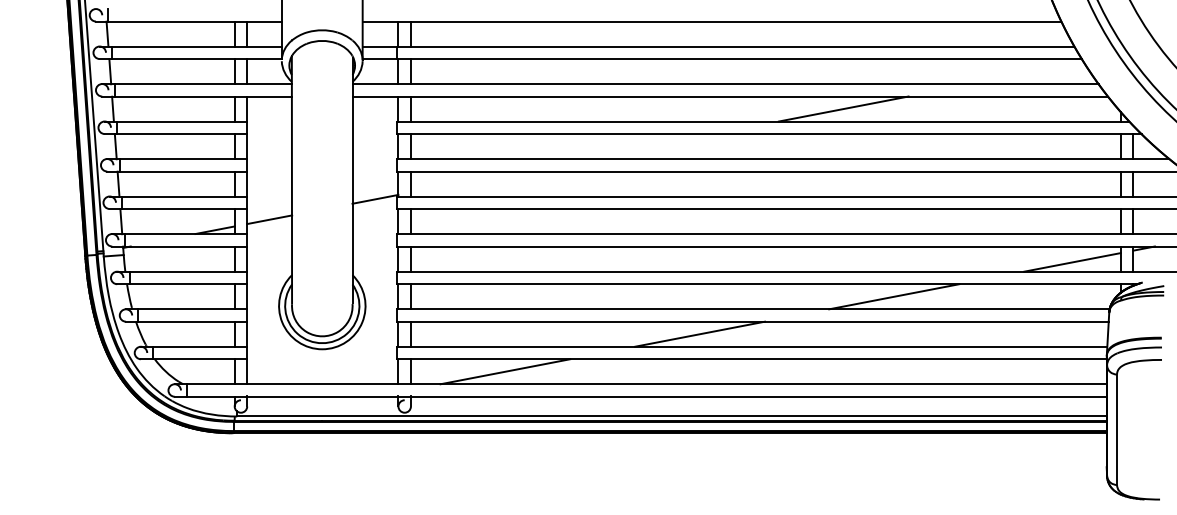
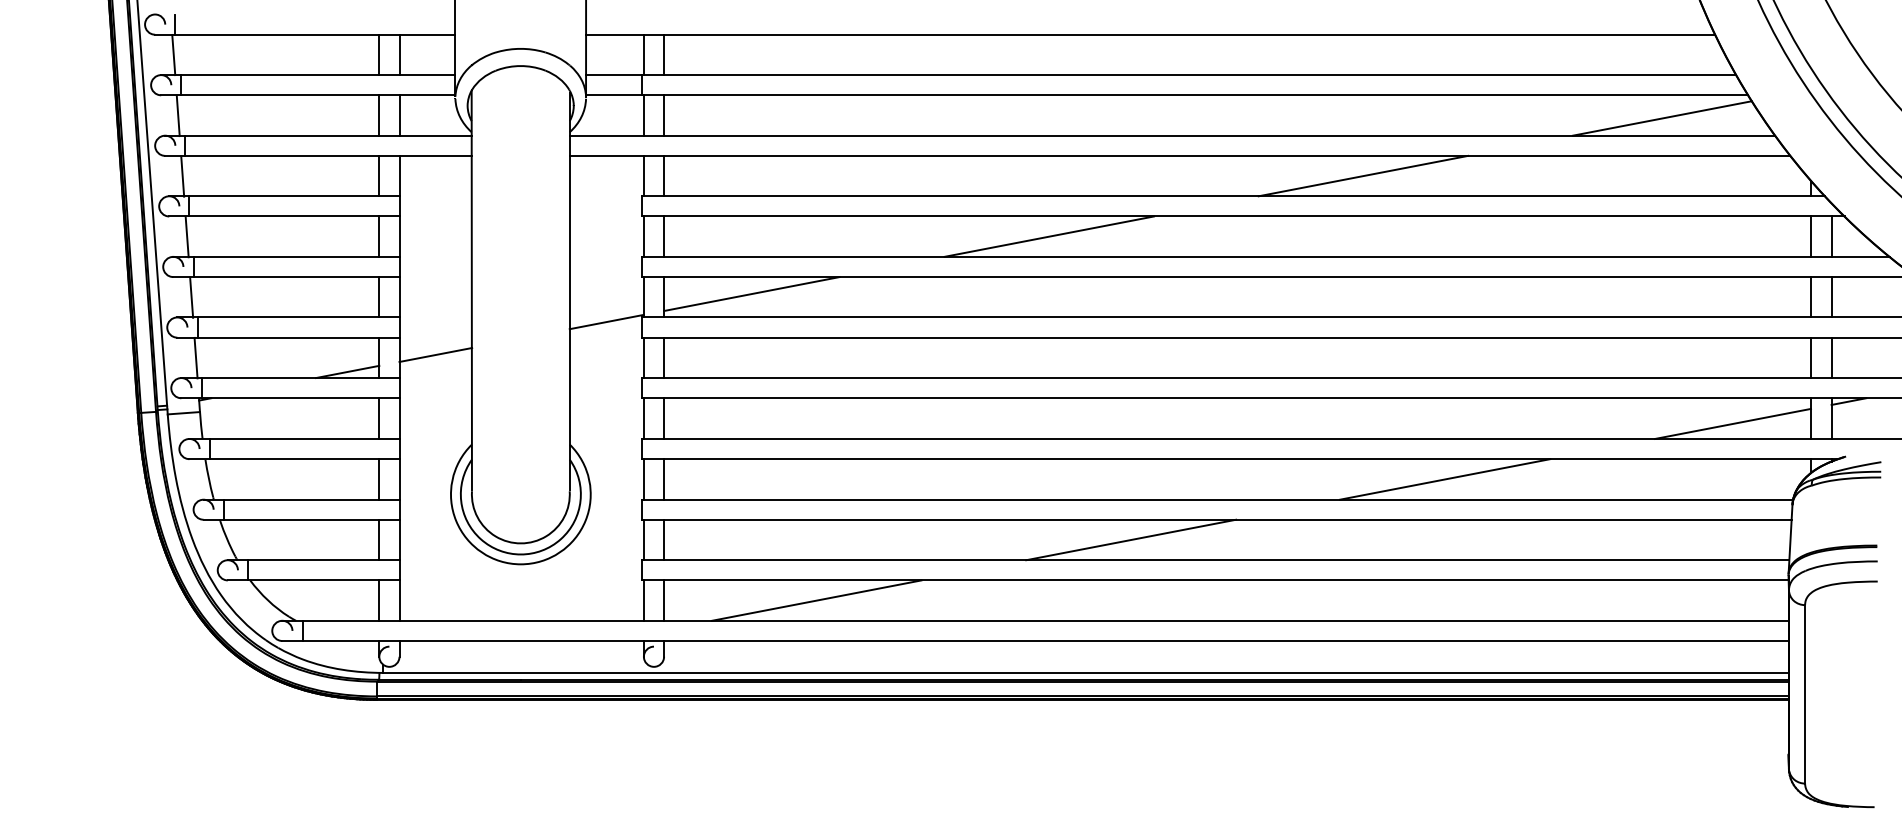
line: (1028, 73) -> (1661, 118), added
line: (649, 146) -> (1049, 236), added
line: (464, 181) -> (750, 293), added

